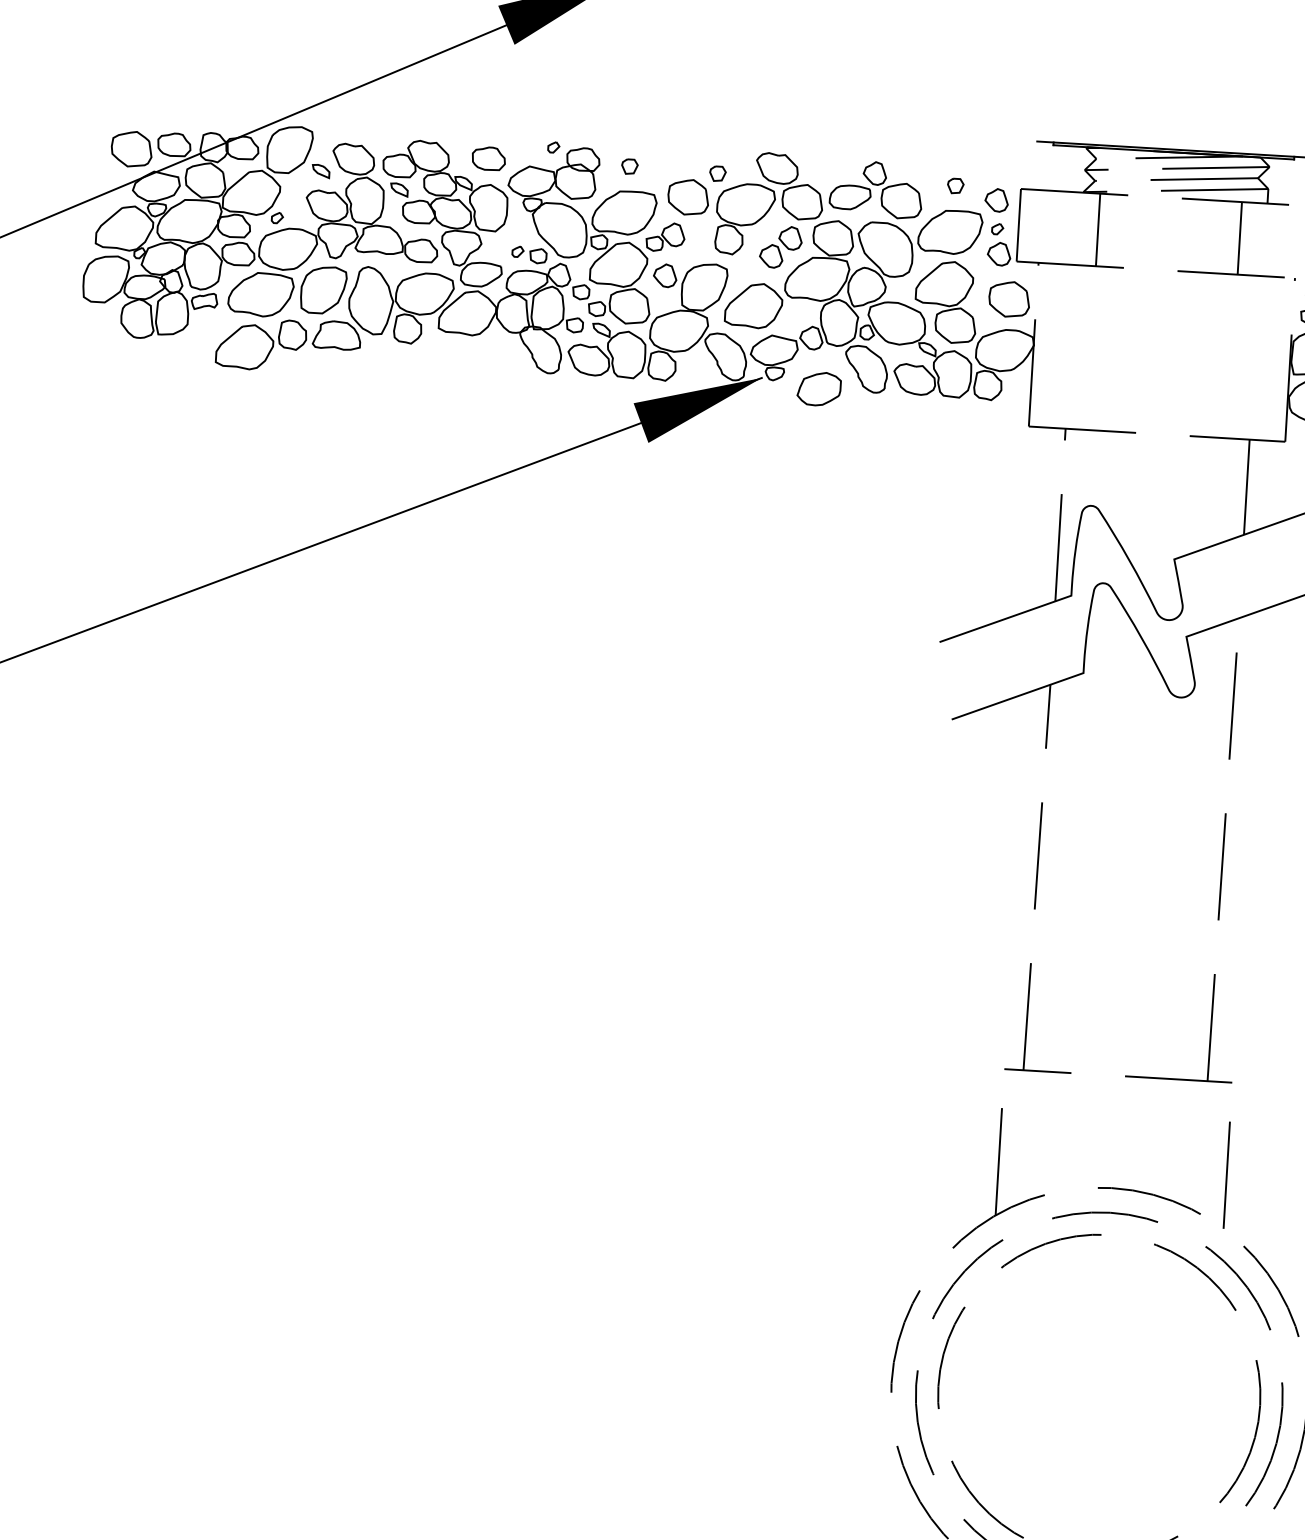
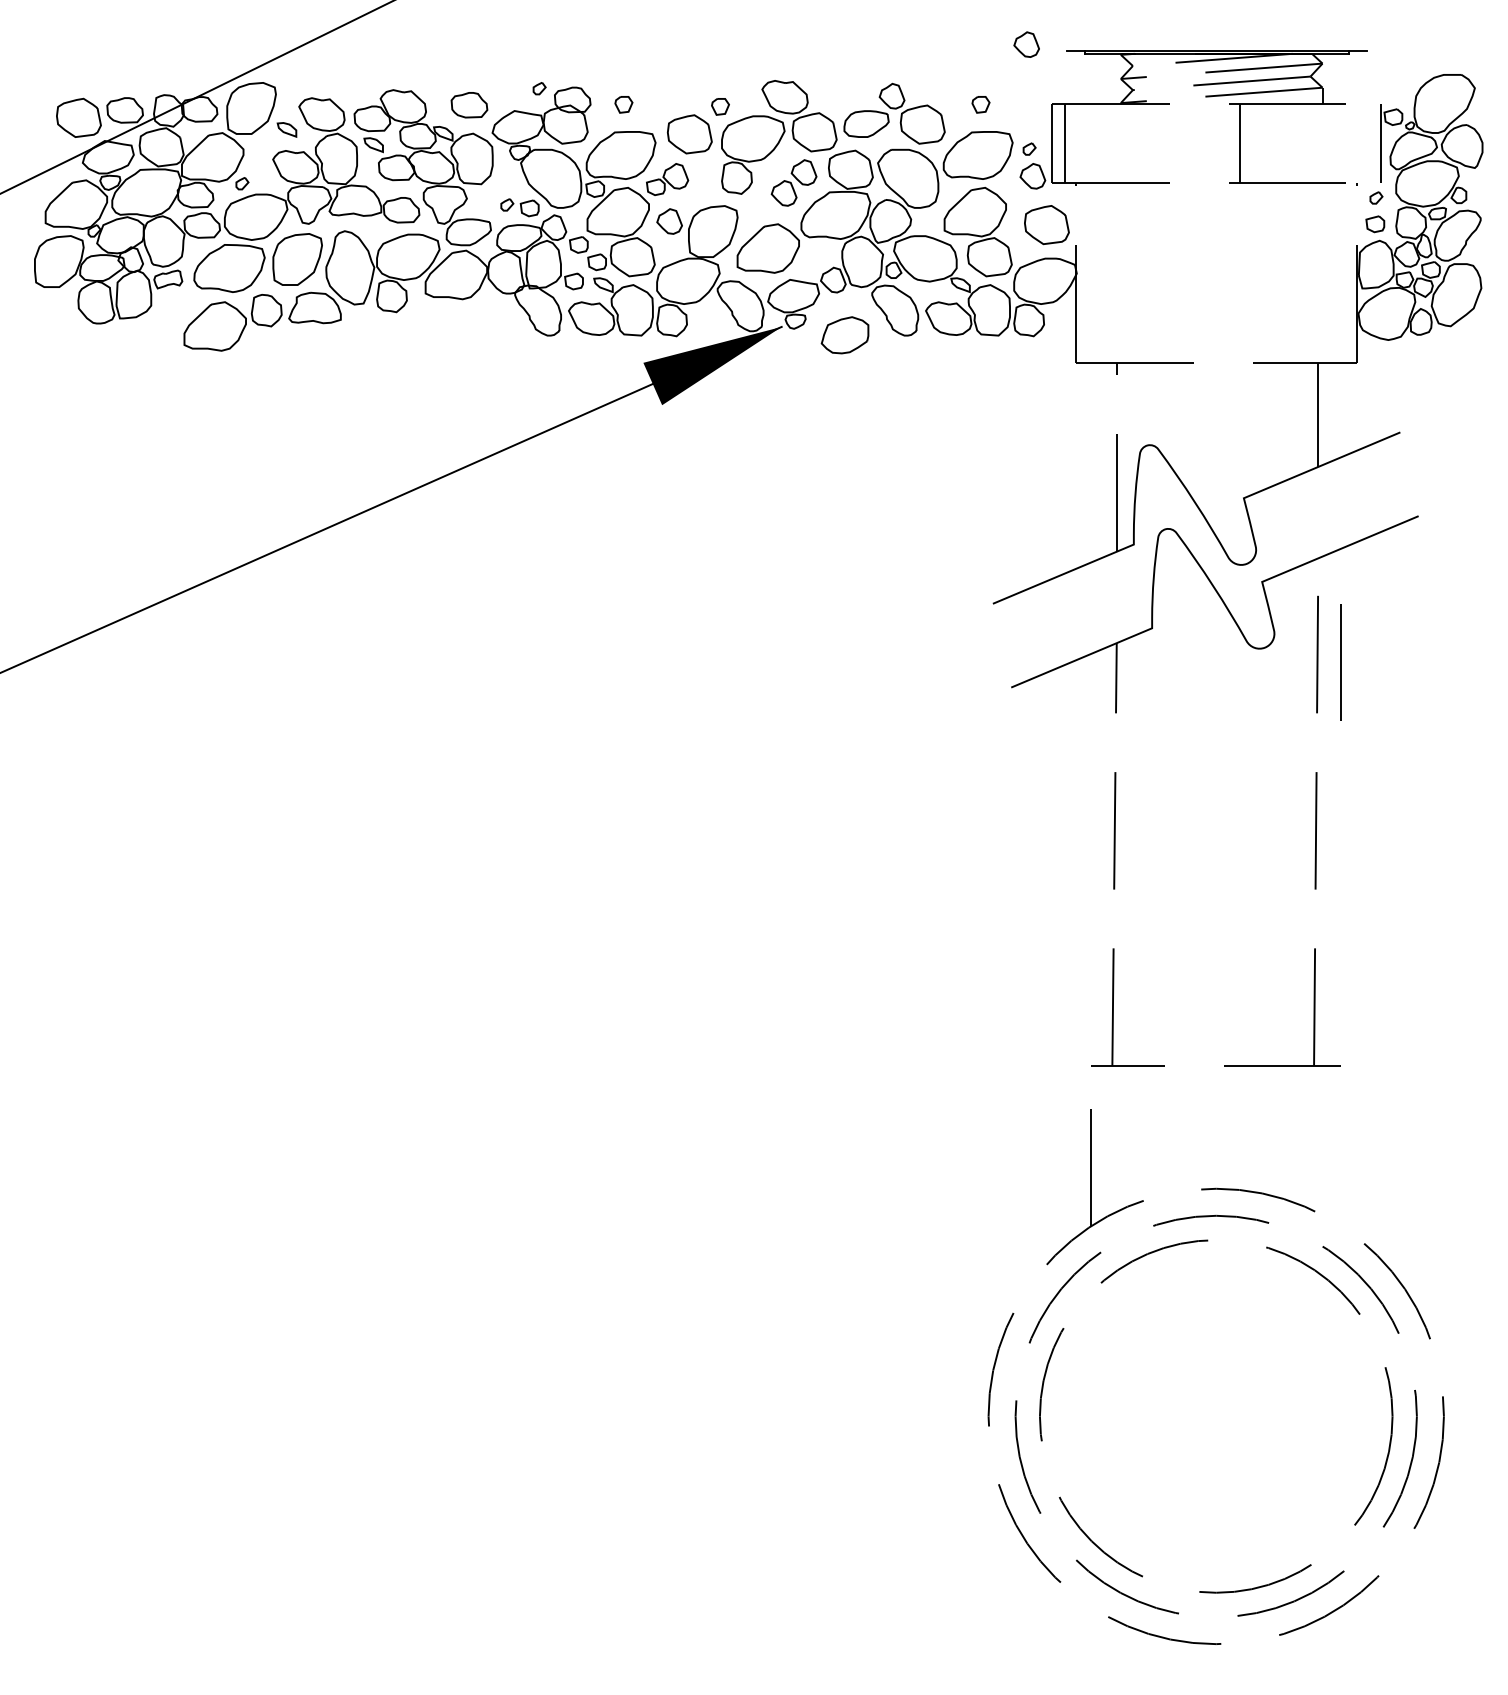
part: (996, 200) -> (1026, 44), moved
line: (1098, 229) -> (1065, 143), moved
line: (1239, 238) -> (1239, 143), moved
line: (1226, 1175) -> (1340, 662), moved

